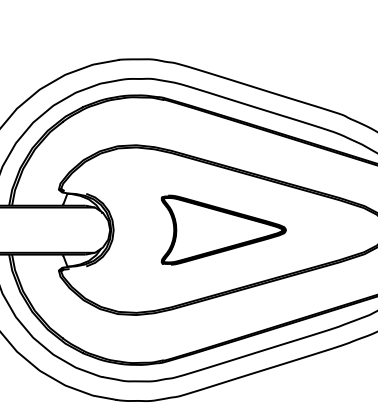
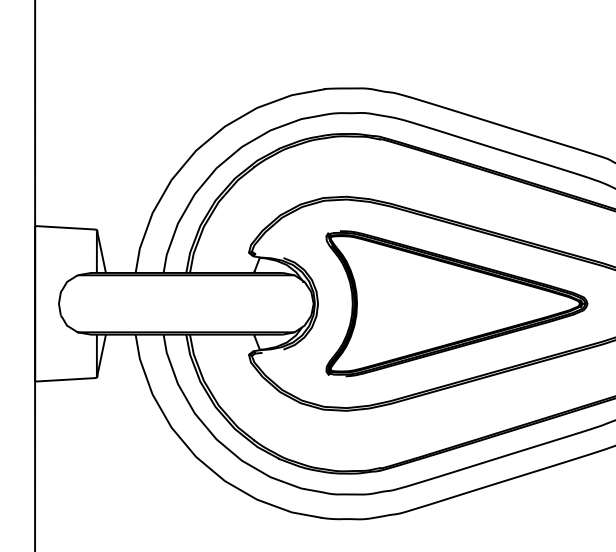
part: (223, 229) -> (456, 303), size x1.67

